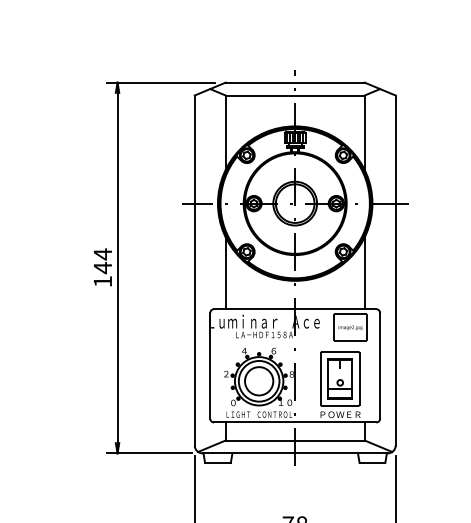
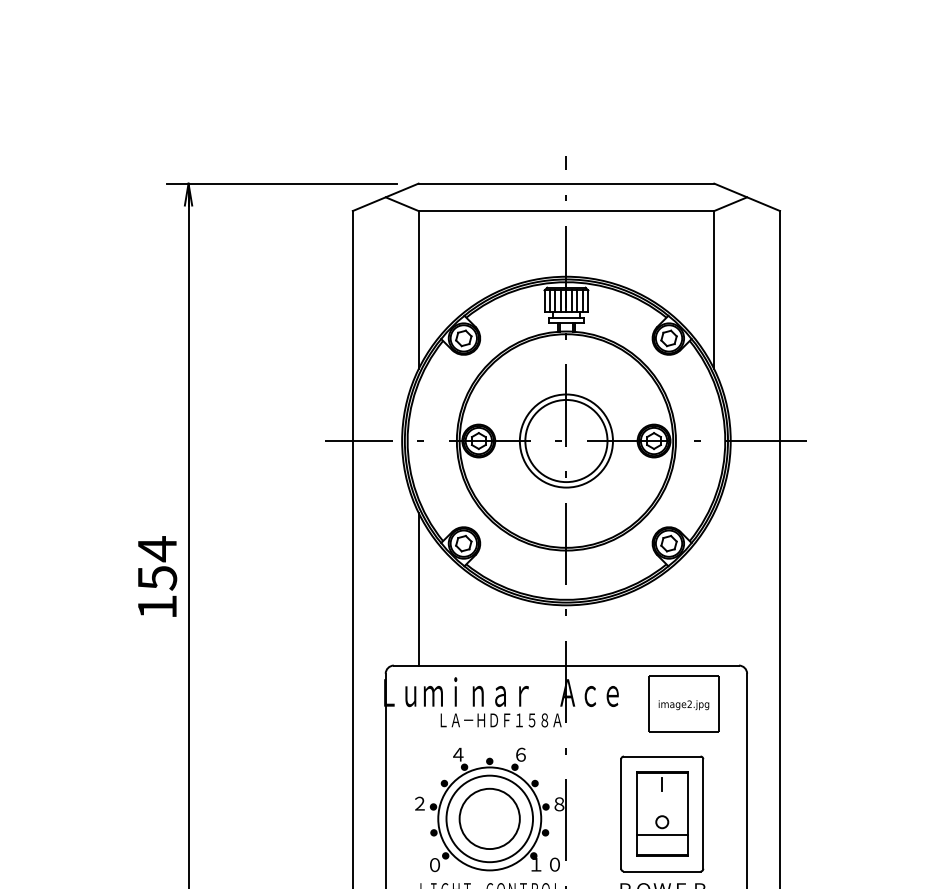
text: (103, 268) -> (158, 578), 144 -> 154
line: (364, 273) -> (713, 589), removed

